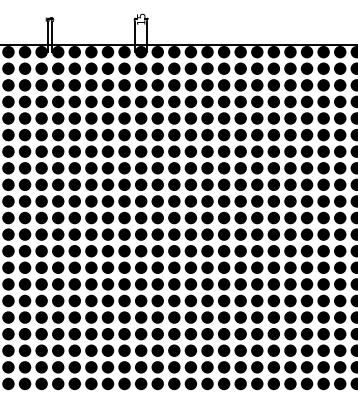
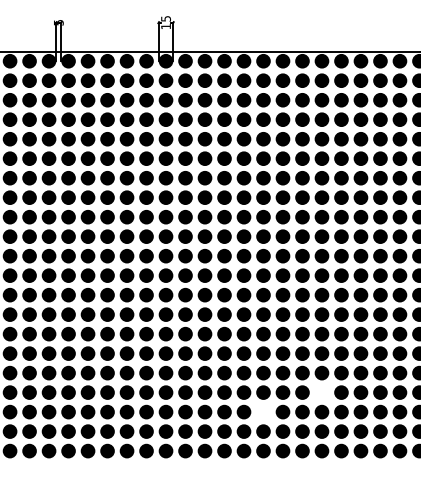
fill: (273, 333) -> (321, 391), removed
fill: (223, 350) -> (262, 411), removed

